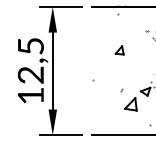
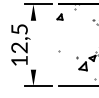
part: (118, 49) -> (59, 16), moved
line: (52, 69) -> (33, 44), removed

